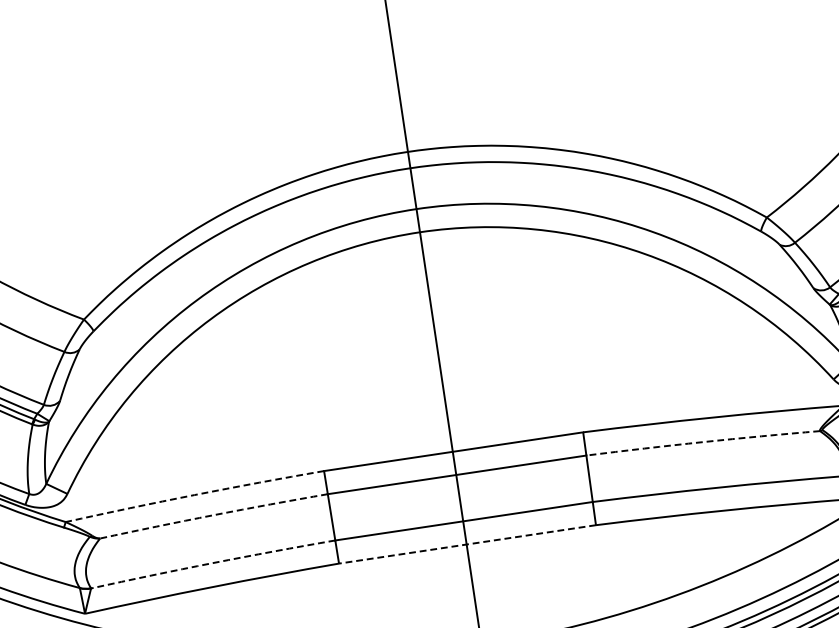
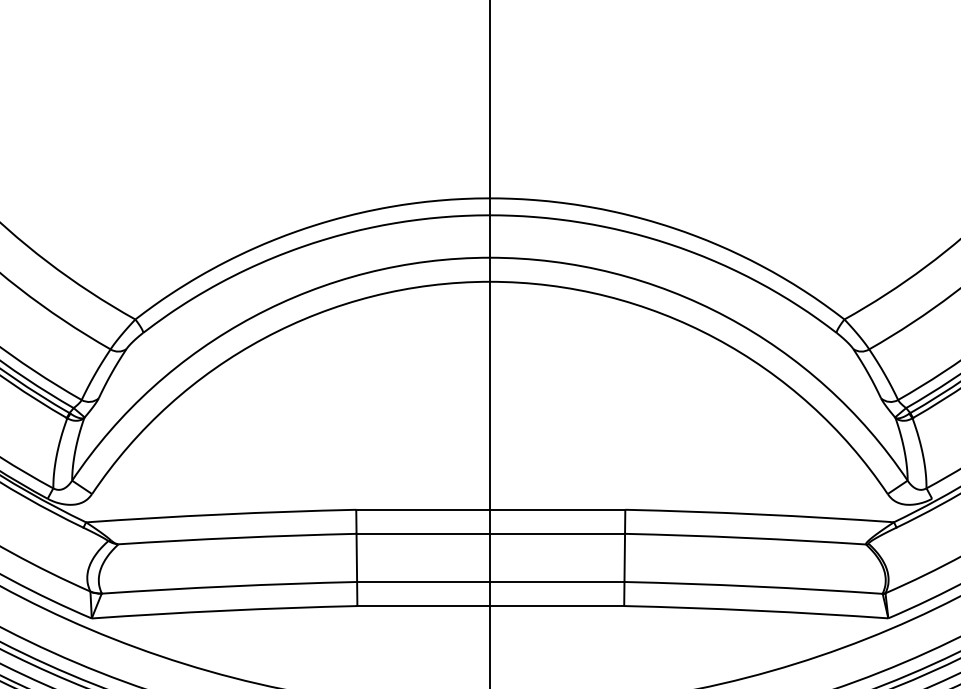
arc: (702, 441) -> (745, 537), dashed -> solid
arc: (194, 494) -> (221, 514), dashed -> solid
arc: (213, 514) -> (237, 537), dashed -> solid
line: (467, 544) -> (490, 606), dashed -> solid
arc: (213, 563) -> (229, 586), dashed -> solid

